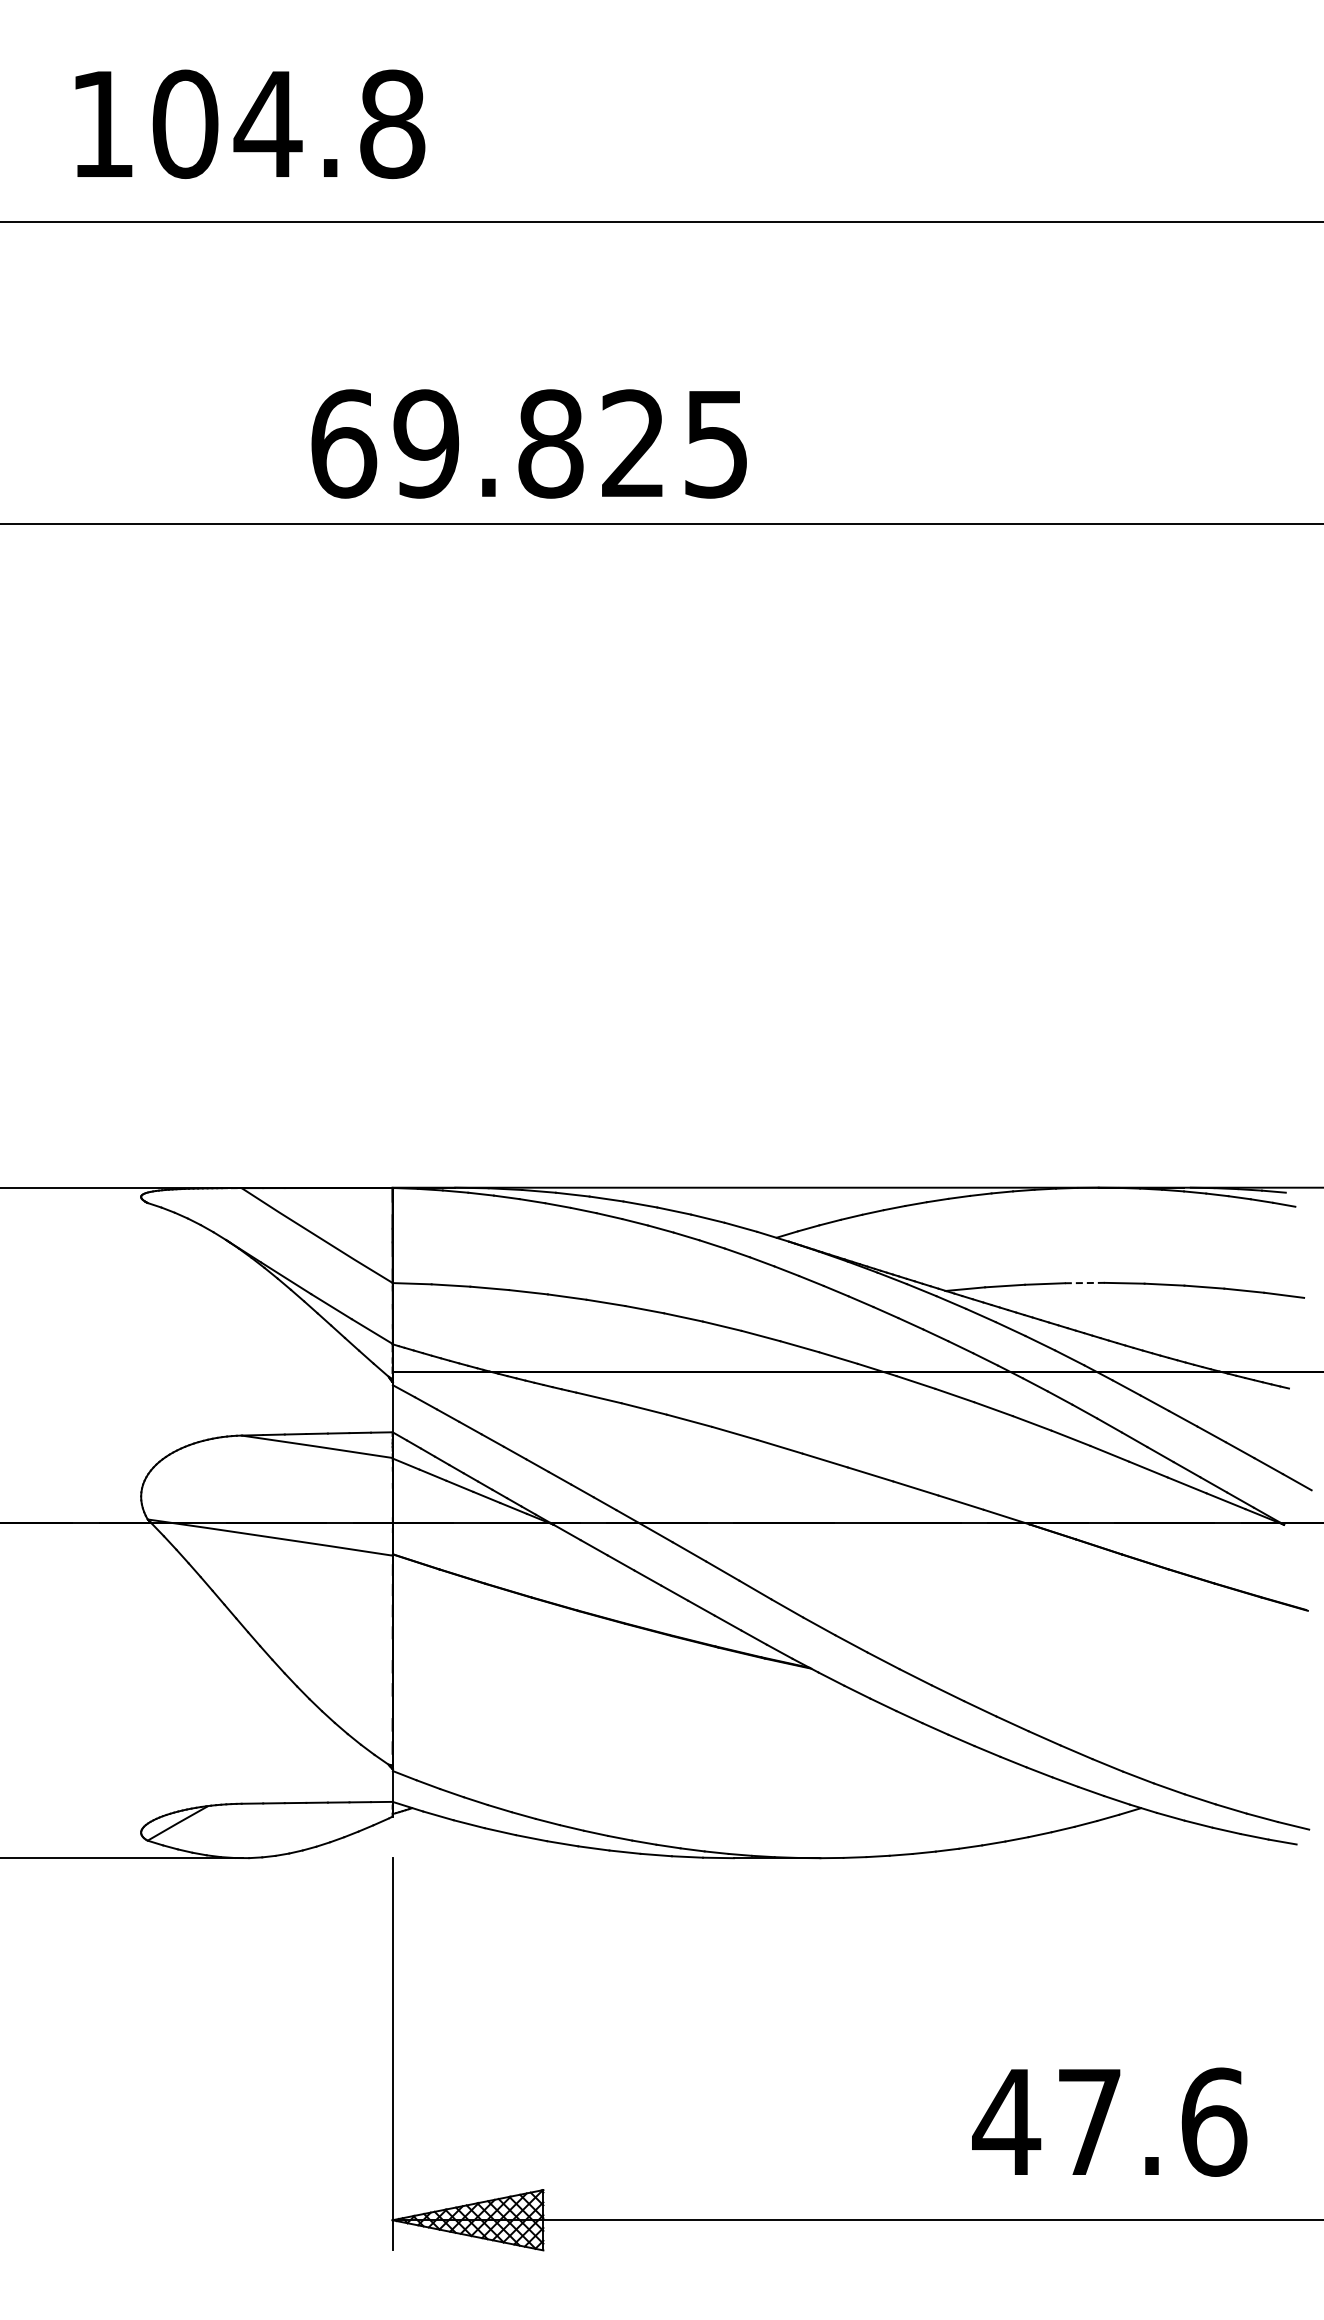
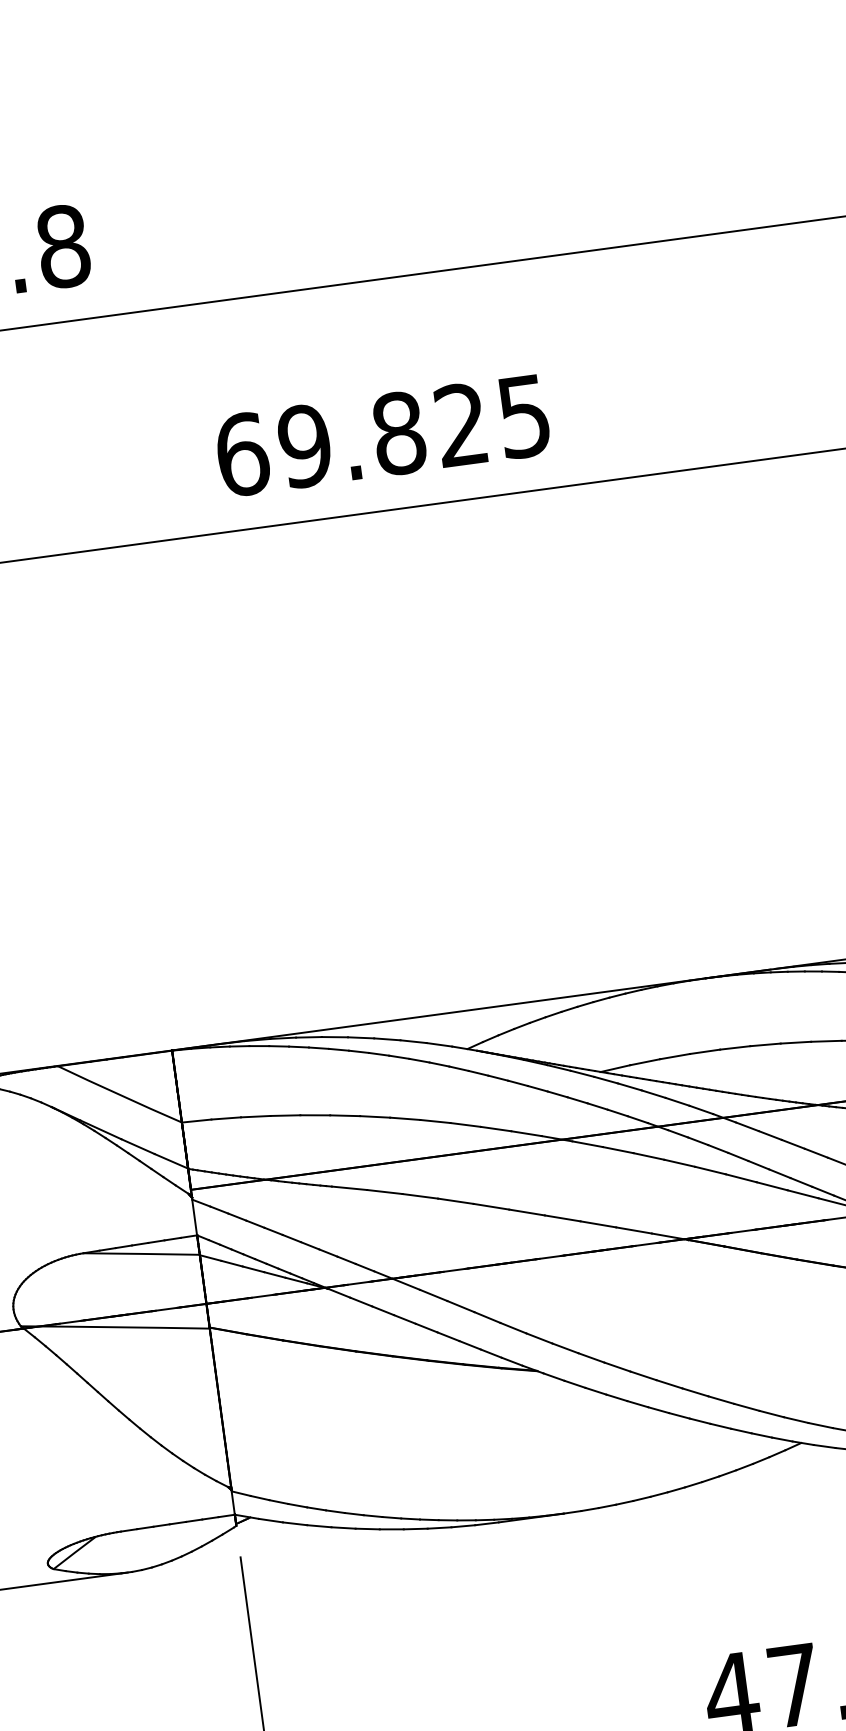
text: (528, 443) -> (382, 435), moved
line: (1084, 1283) -> (704, 1052), dashed -> solid

